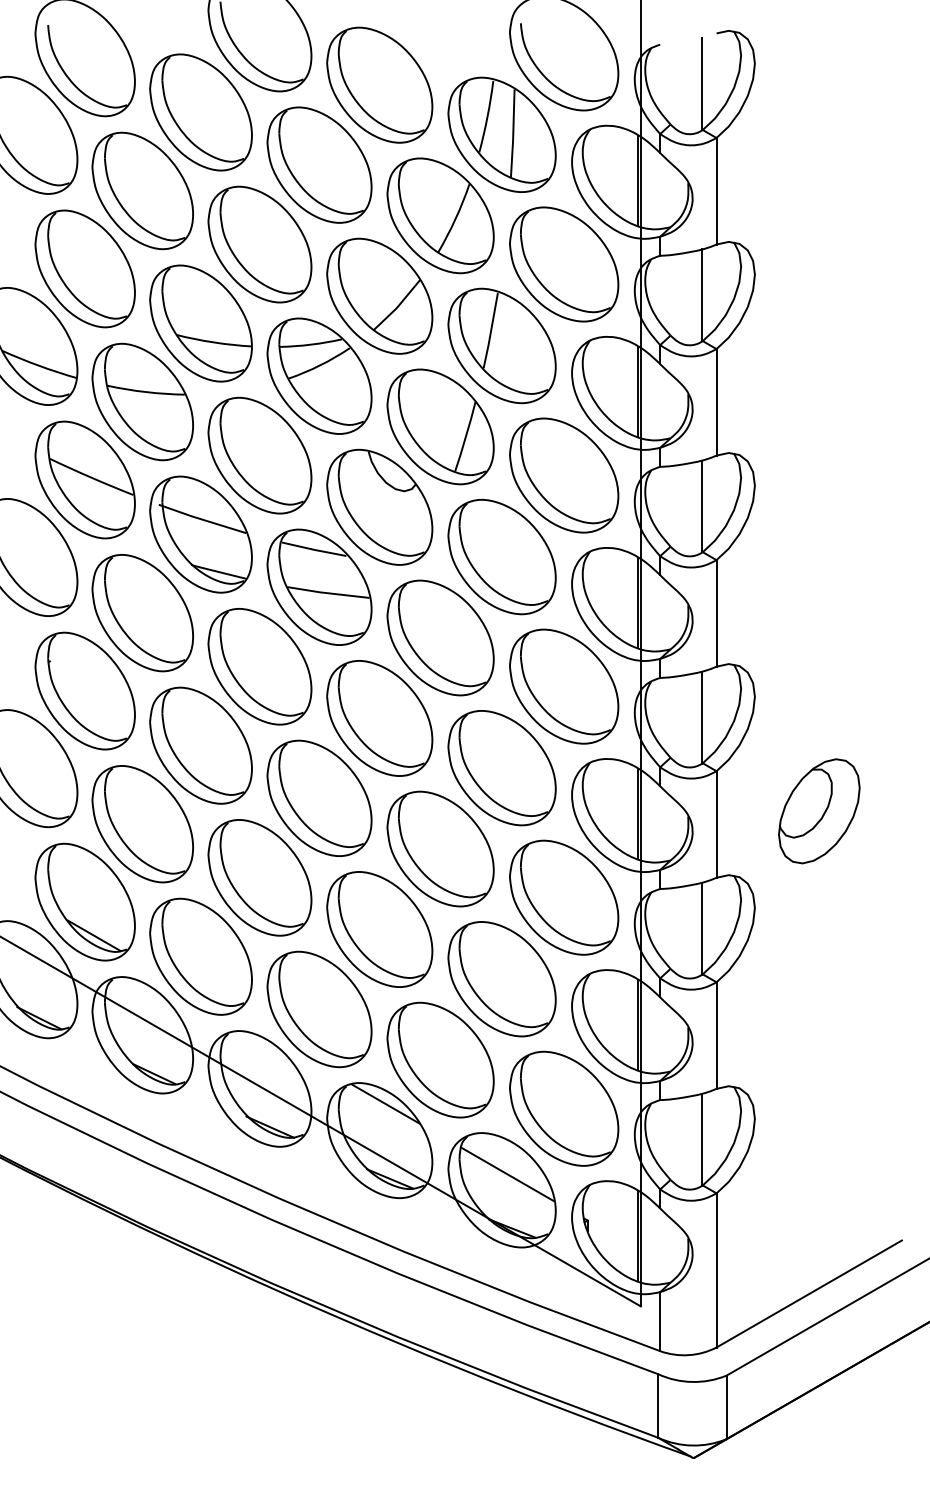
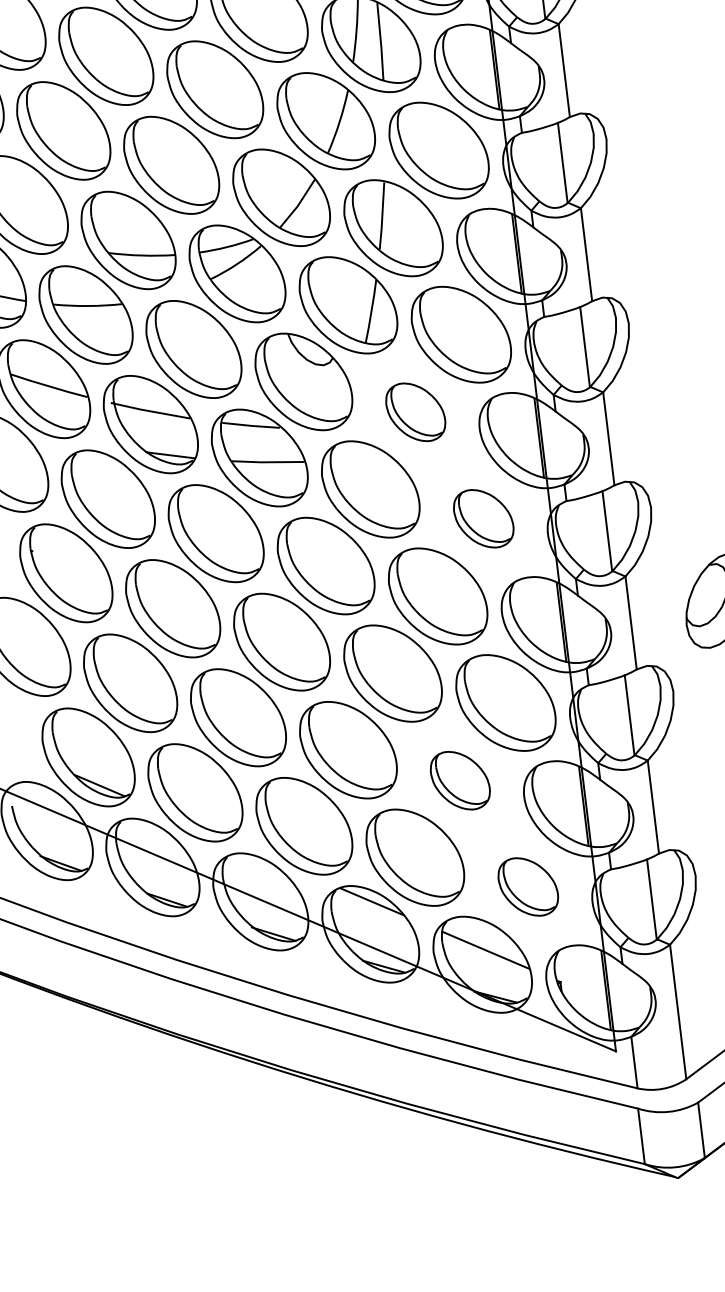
part: (501, 556) -> (415, 411), size x0.6
part: (564, 686) -> (483, 518), size x0.6
part: (501, 979) -> (459, 780), size x0.6
part: (564, 1108) -> (528, 886), size x0.6

